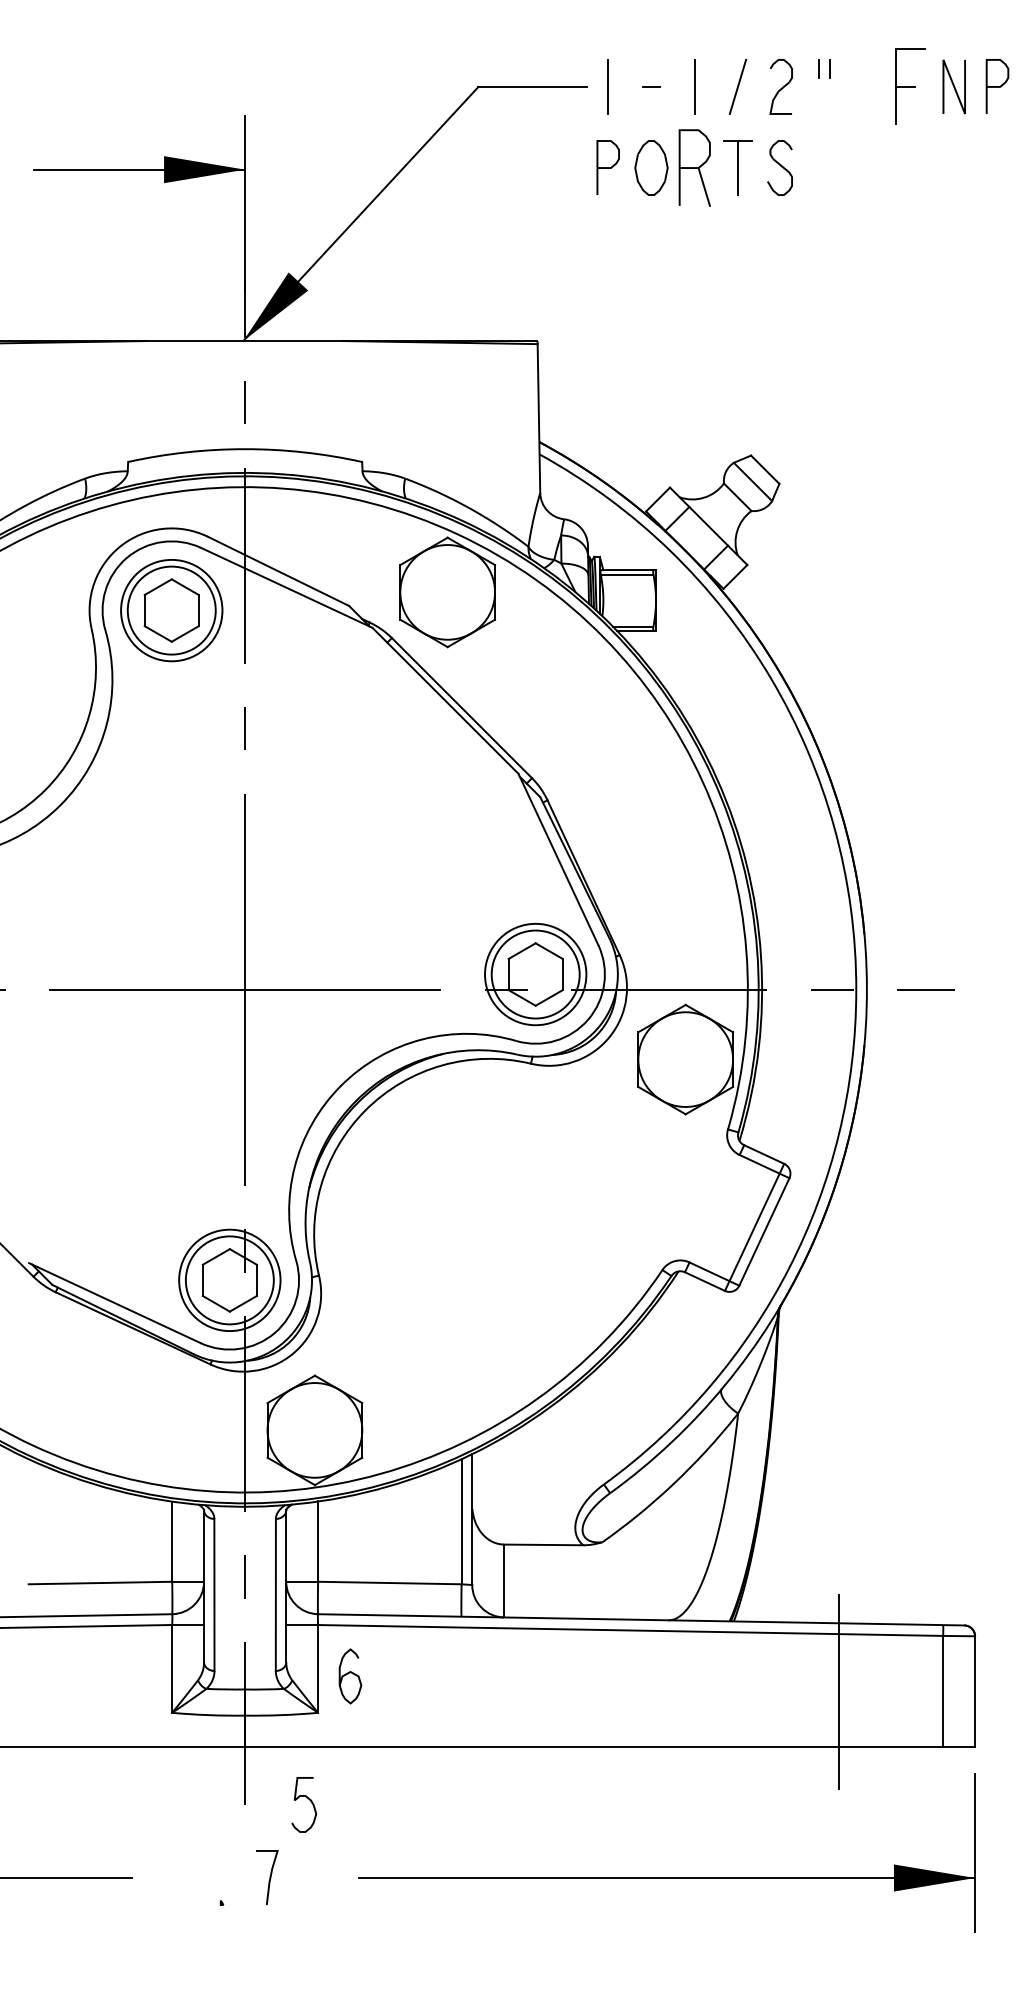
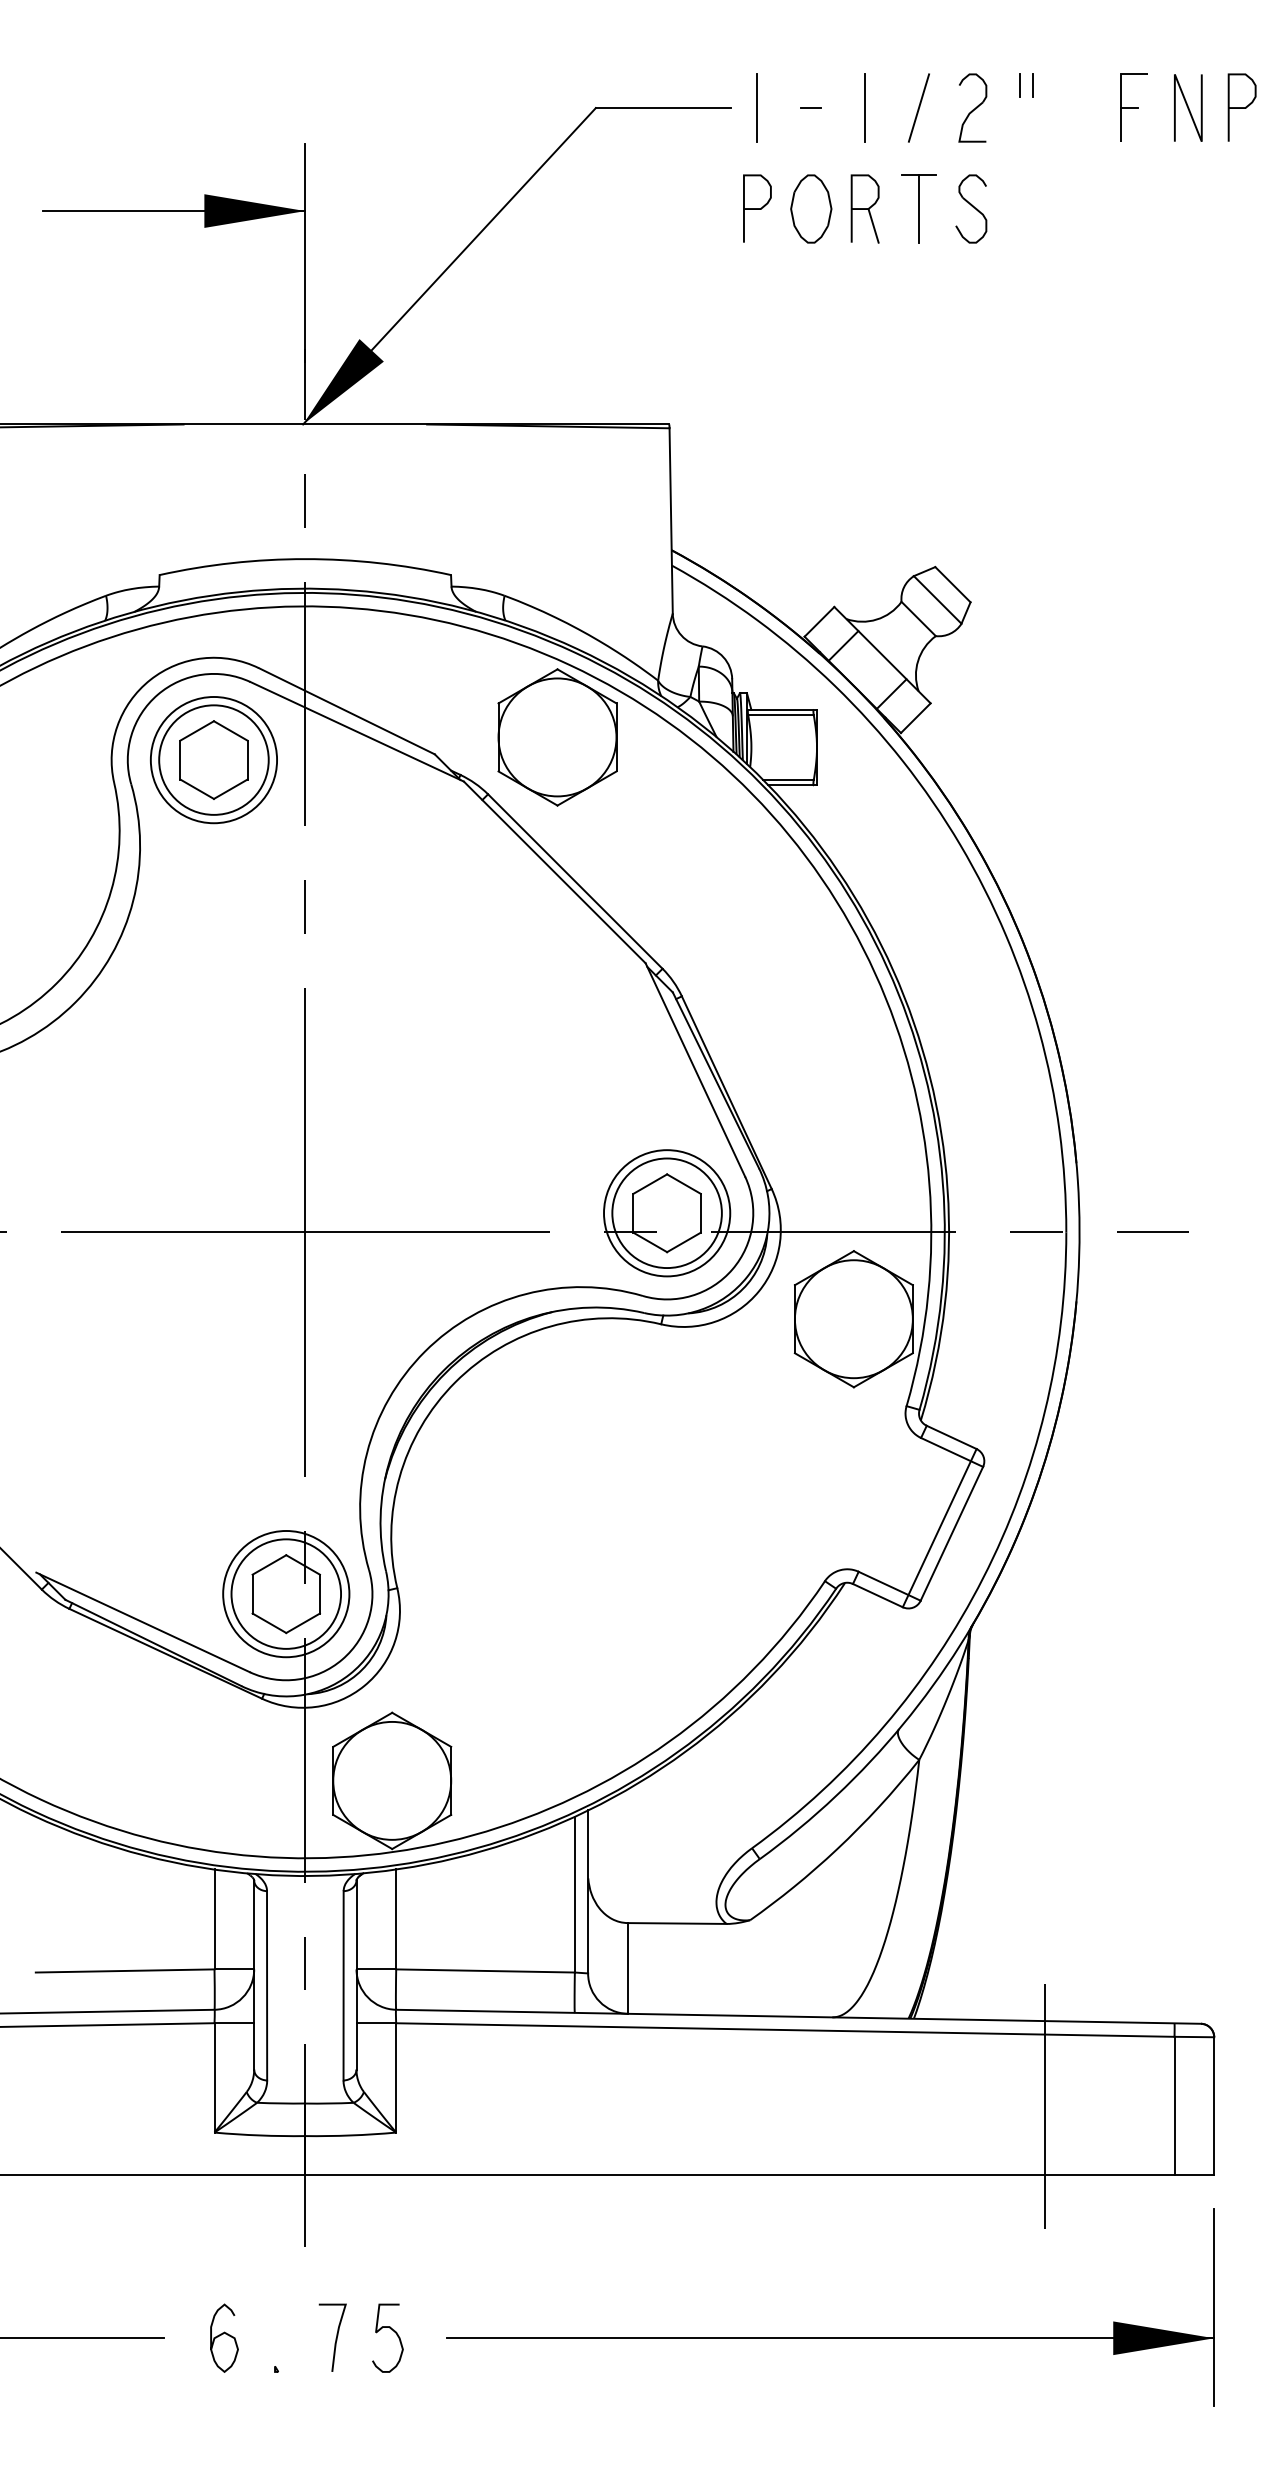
part: (910, 86) -> (1133, 107), size x0.71
part: (694, 167) -> (864, 208), size x0.71
curve: (349, 1673) -> (223, 2334), moved
curve: (308, 1799) -> (393, 2331), moved

